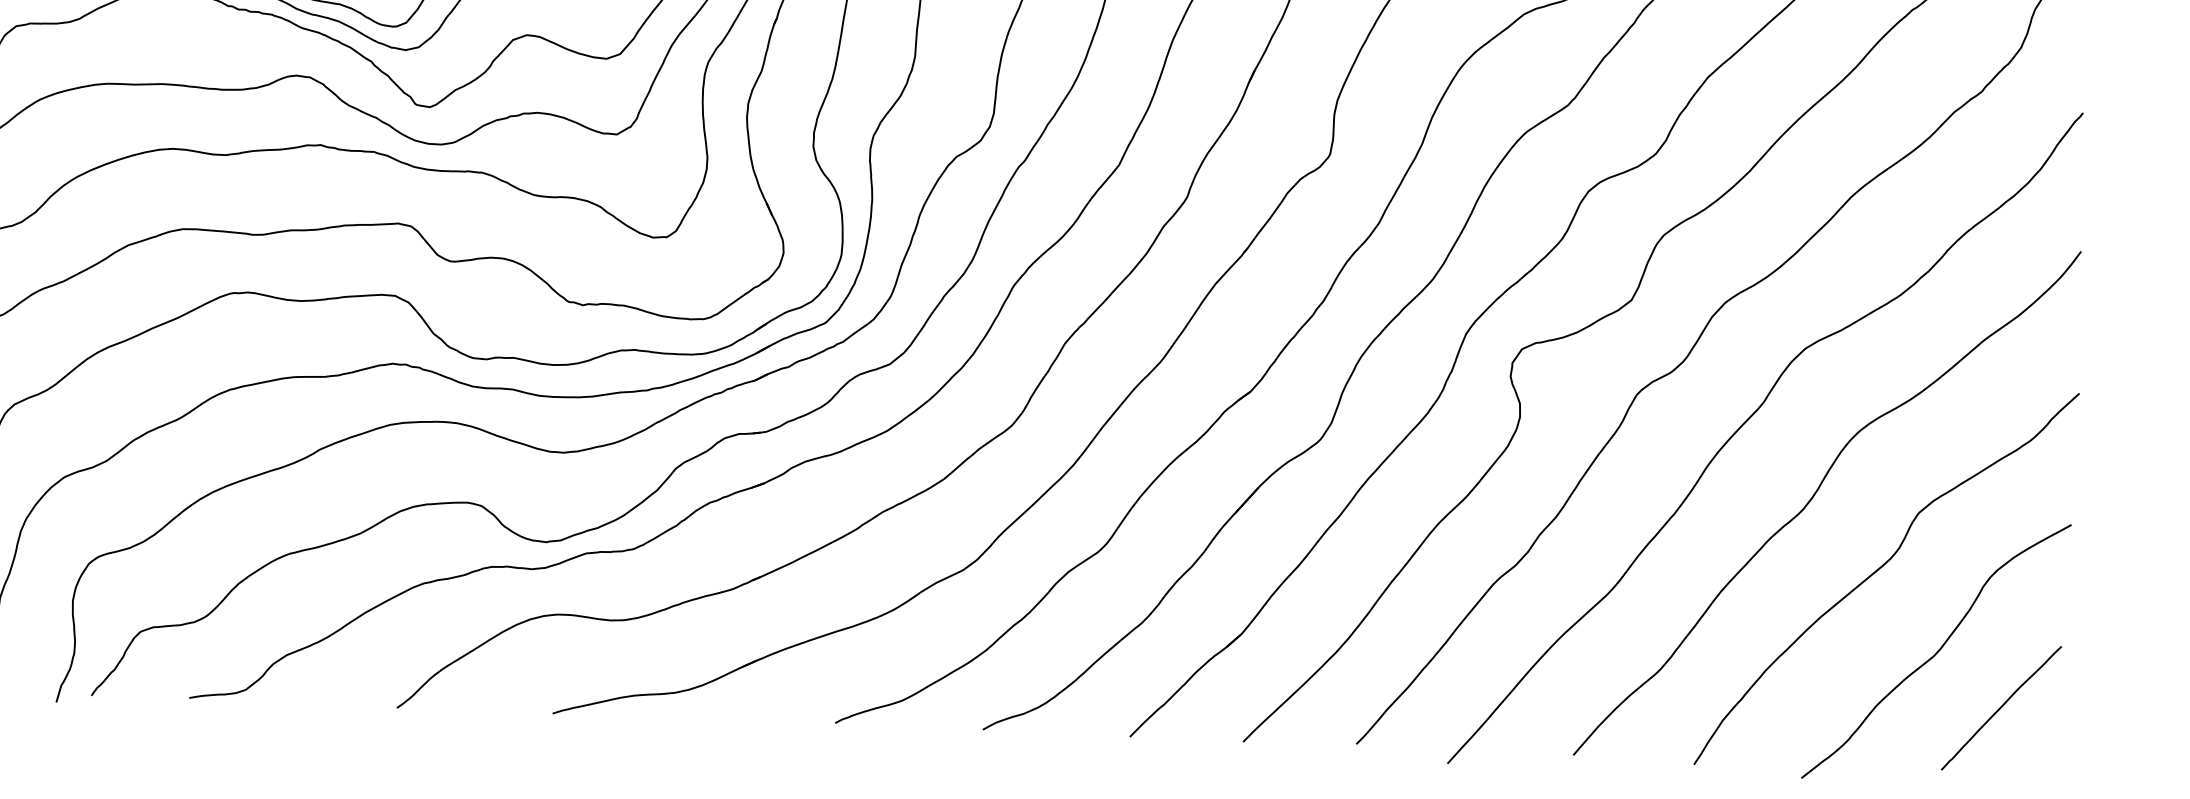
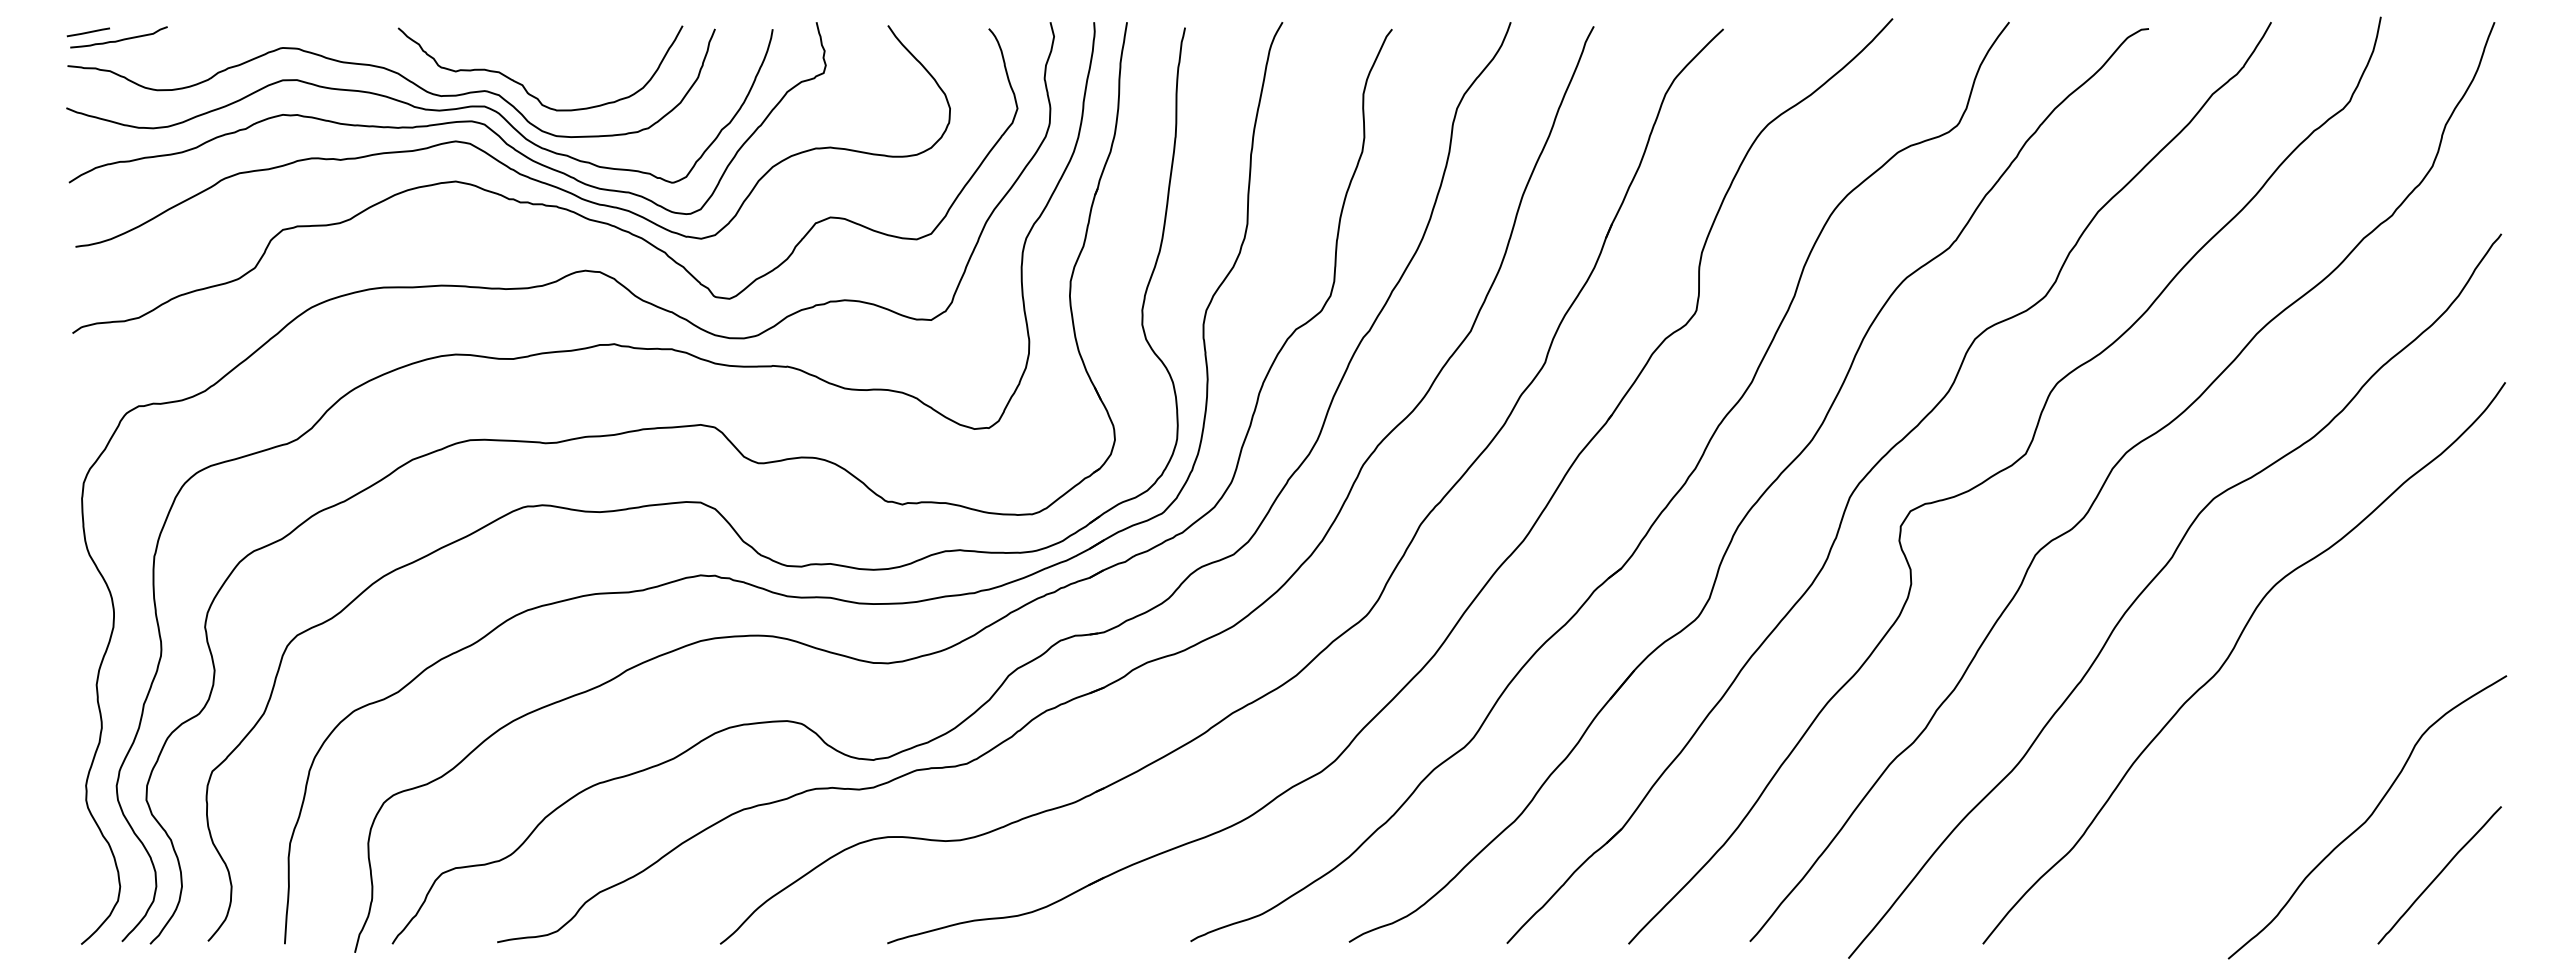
curve: (1879, 570) -> (2302, 732), removed

